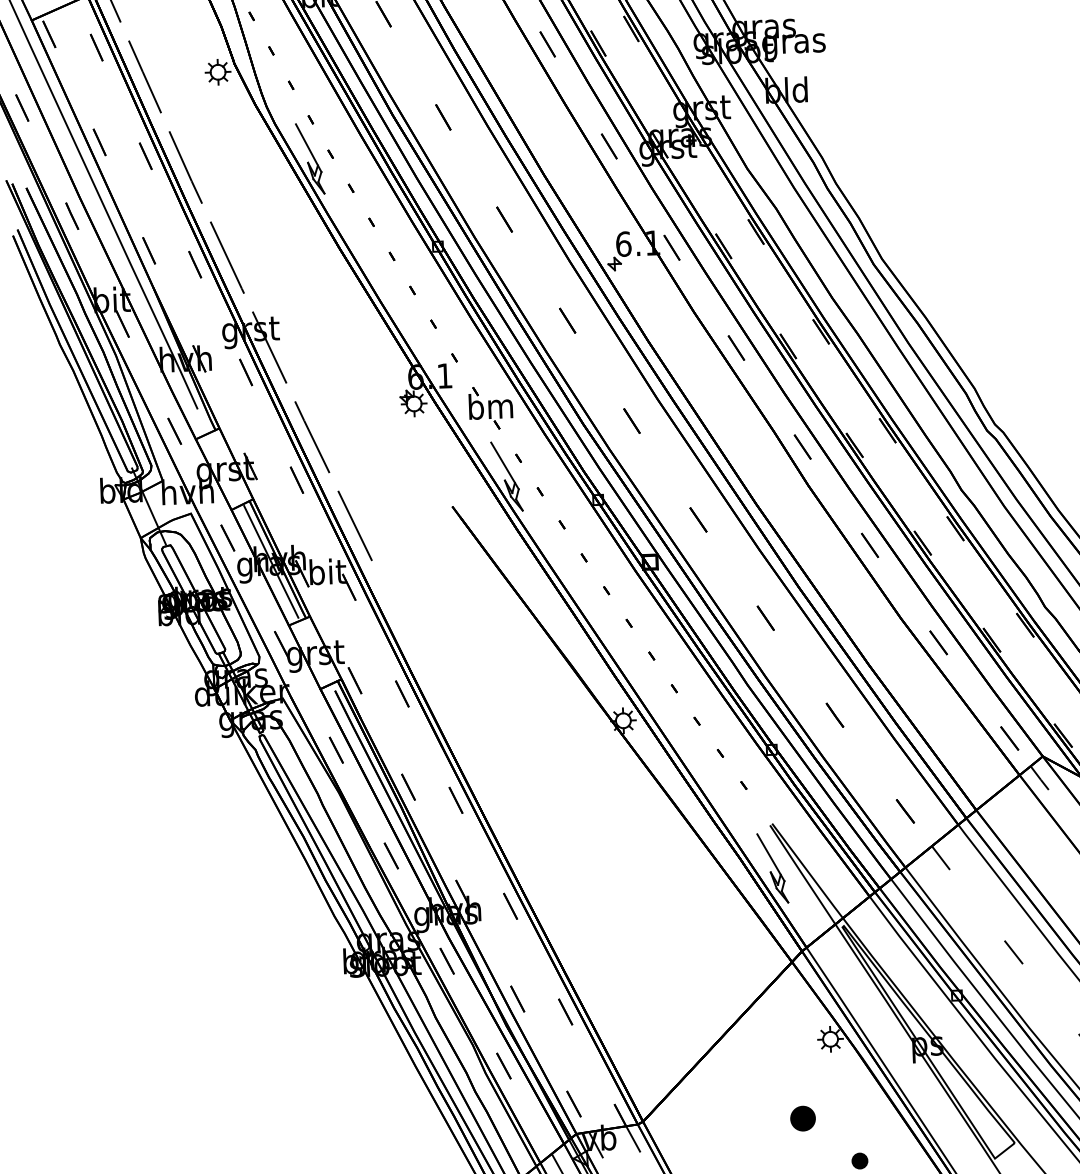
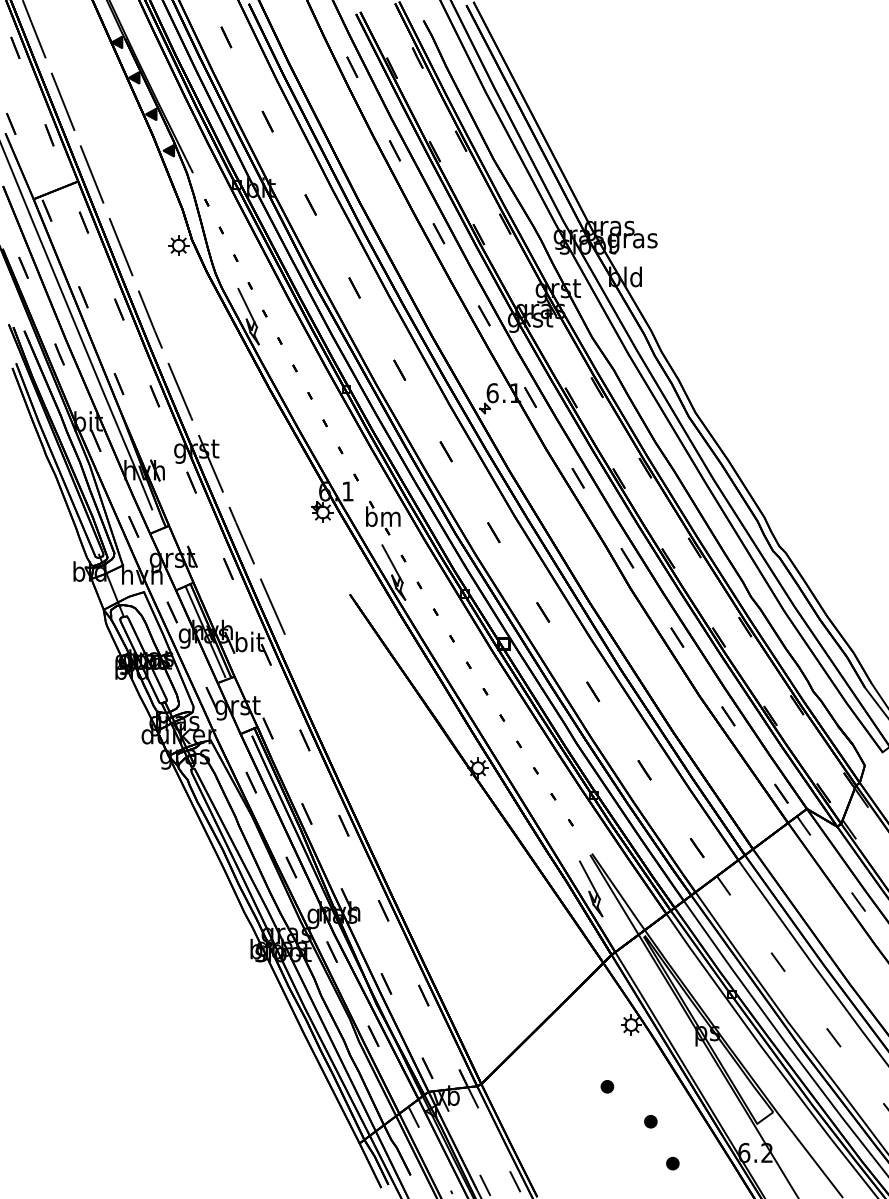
part: (803, 1118) -> (607, 1086), size x0.62

